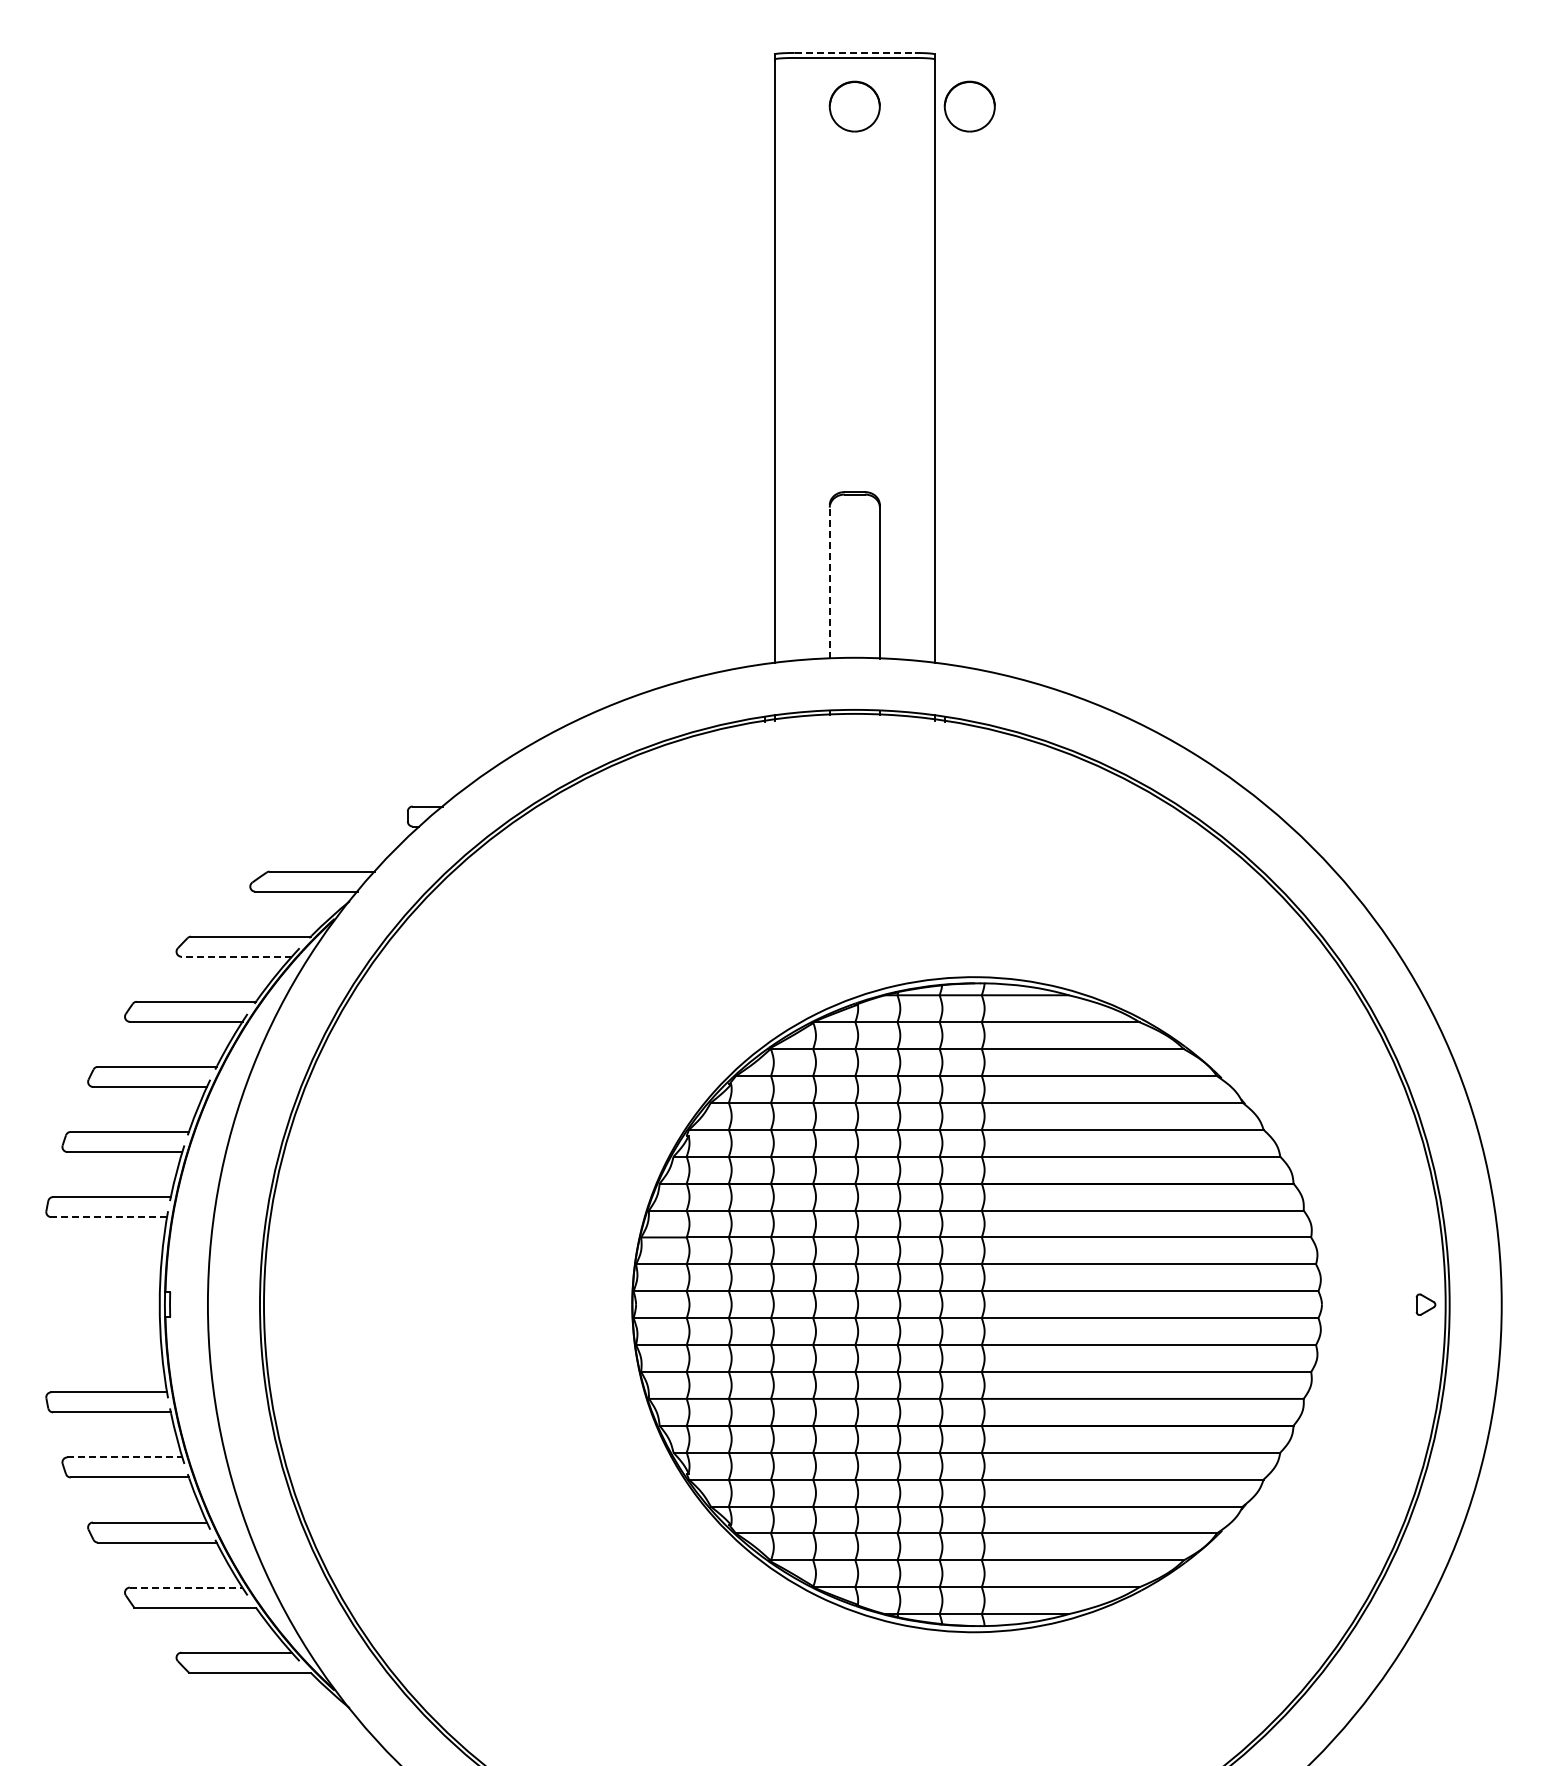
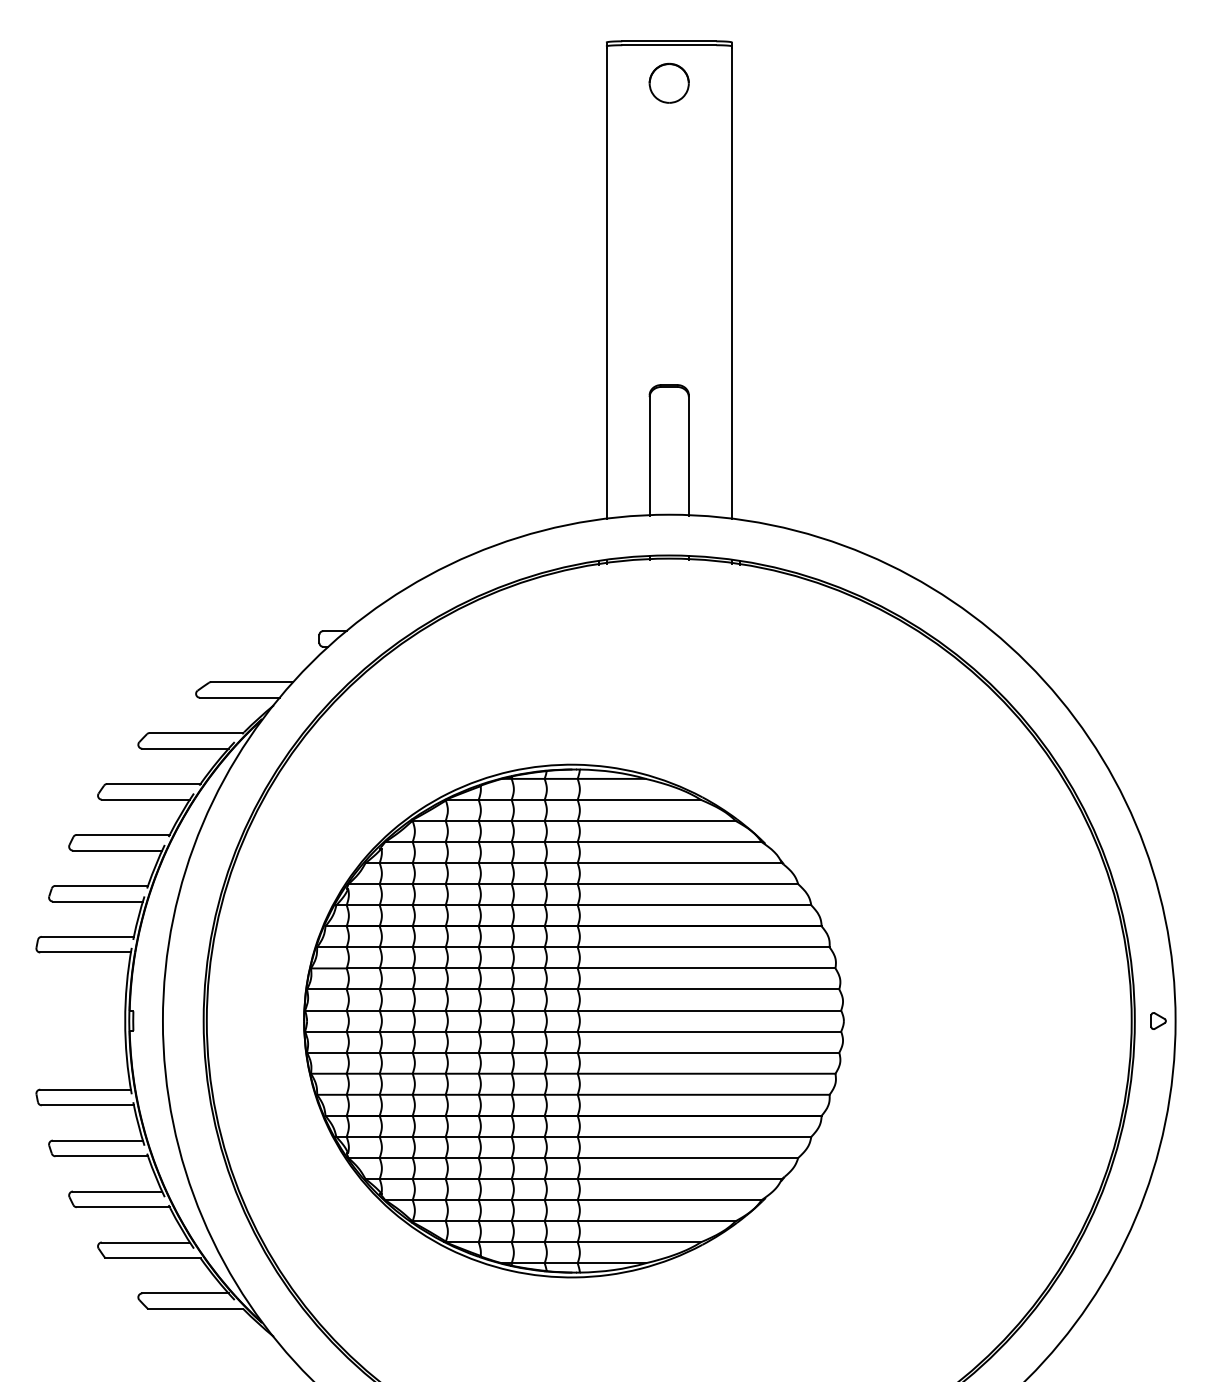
line: (855, 52) -> (669, 40), dashed -> solid
part: (969, 106) -> (759, 83), removed
line: (829, 582) -> (649, 455), dashed -> solid
line: (236, 956) -> (185, 748), dashed -> solid
line: (108, 1217) -> (85, 952), dashed -> solid
part: (976, 1304) -> (573, 1020), moved
part: (1425, 1304) -> (1158, 1020), moved
line: (124, 1457) -> (97, 1140), dashed -> solid
line: (186, 1587) -> (146, 1242), dashed -> solid

